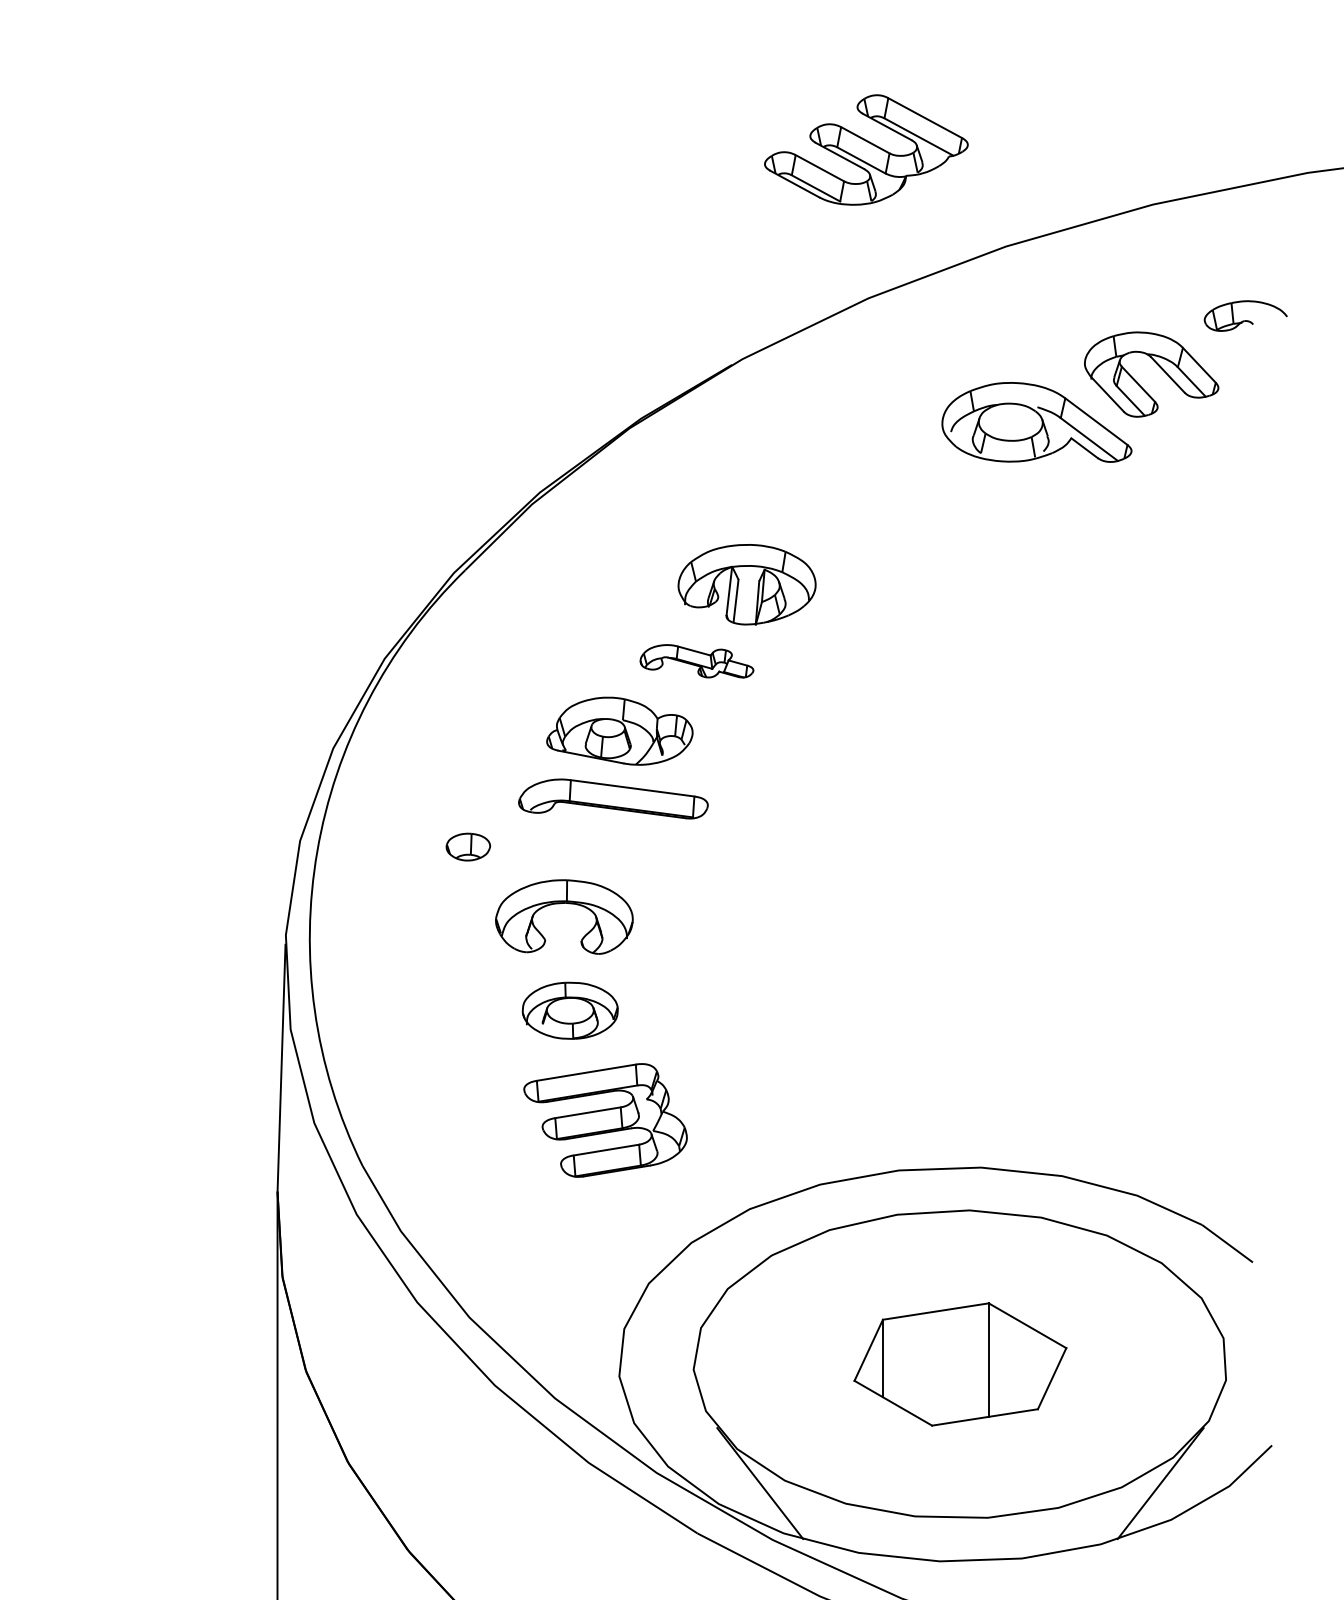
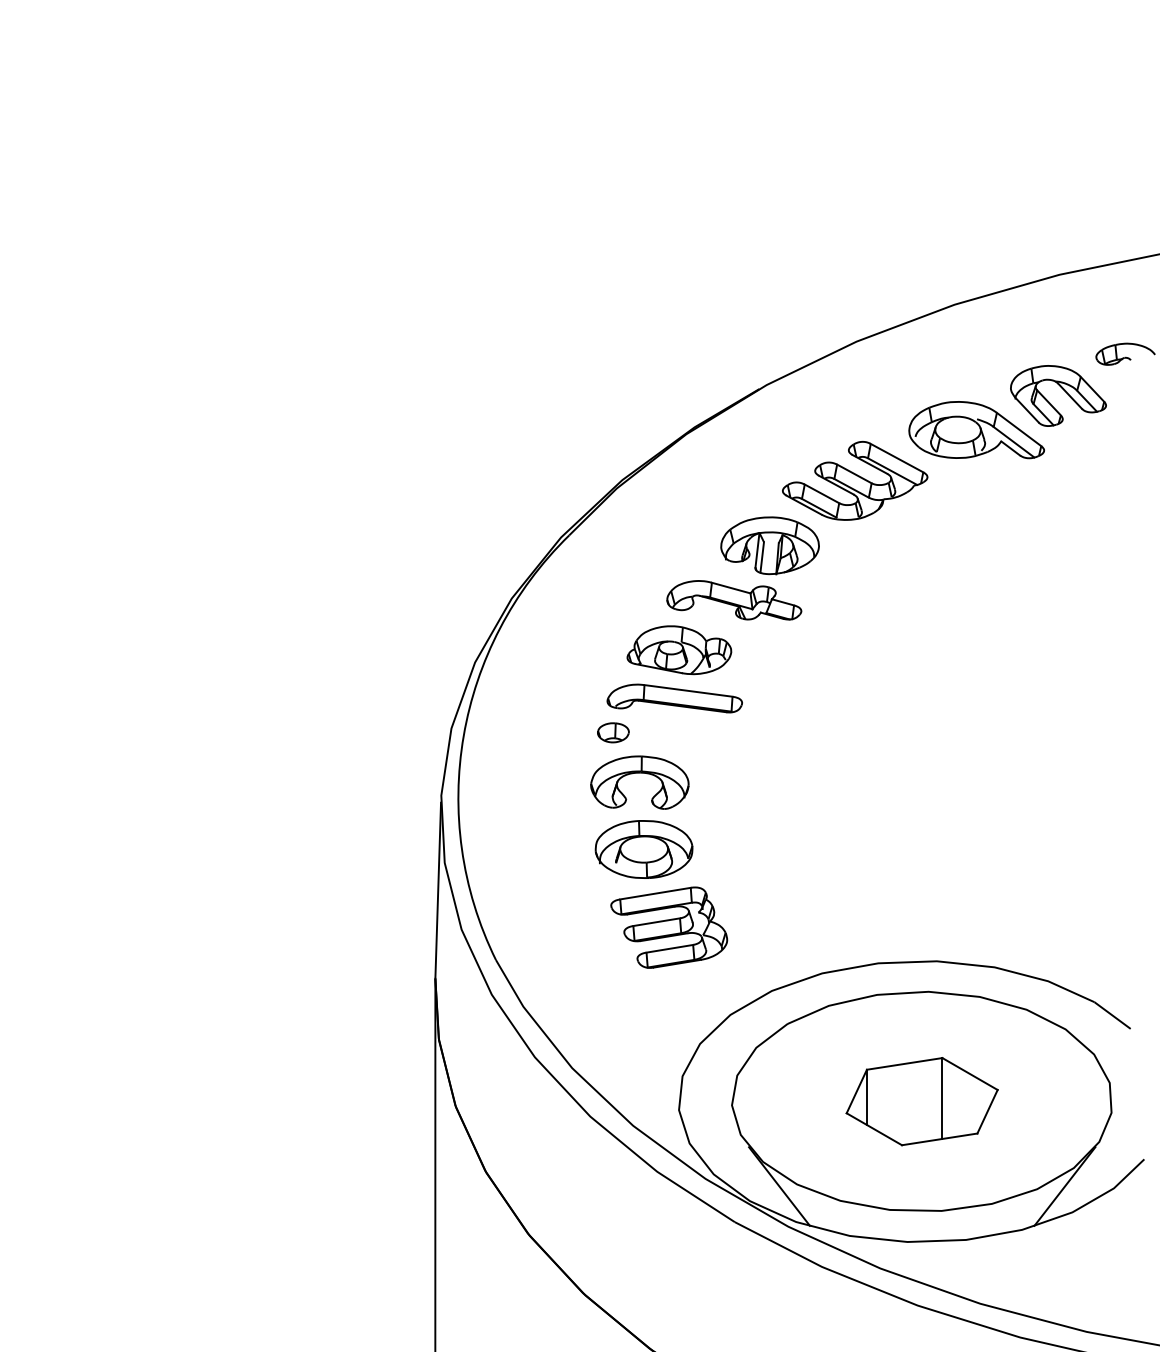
part: (866, 149) -> (855, 480), moved
part: (697, 661) -> (734, 600), size x1.67
part: (468, 846) -> (613, 732), moved
part: (569, 1010) -> (643, 849), size x1.43

